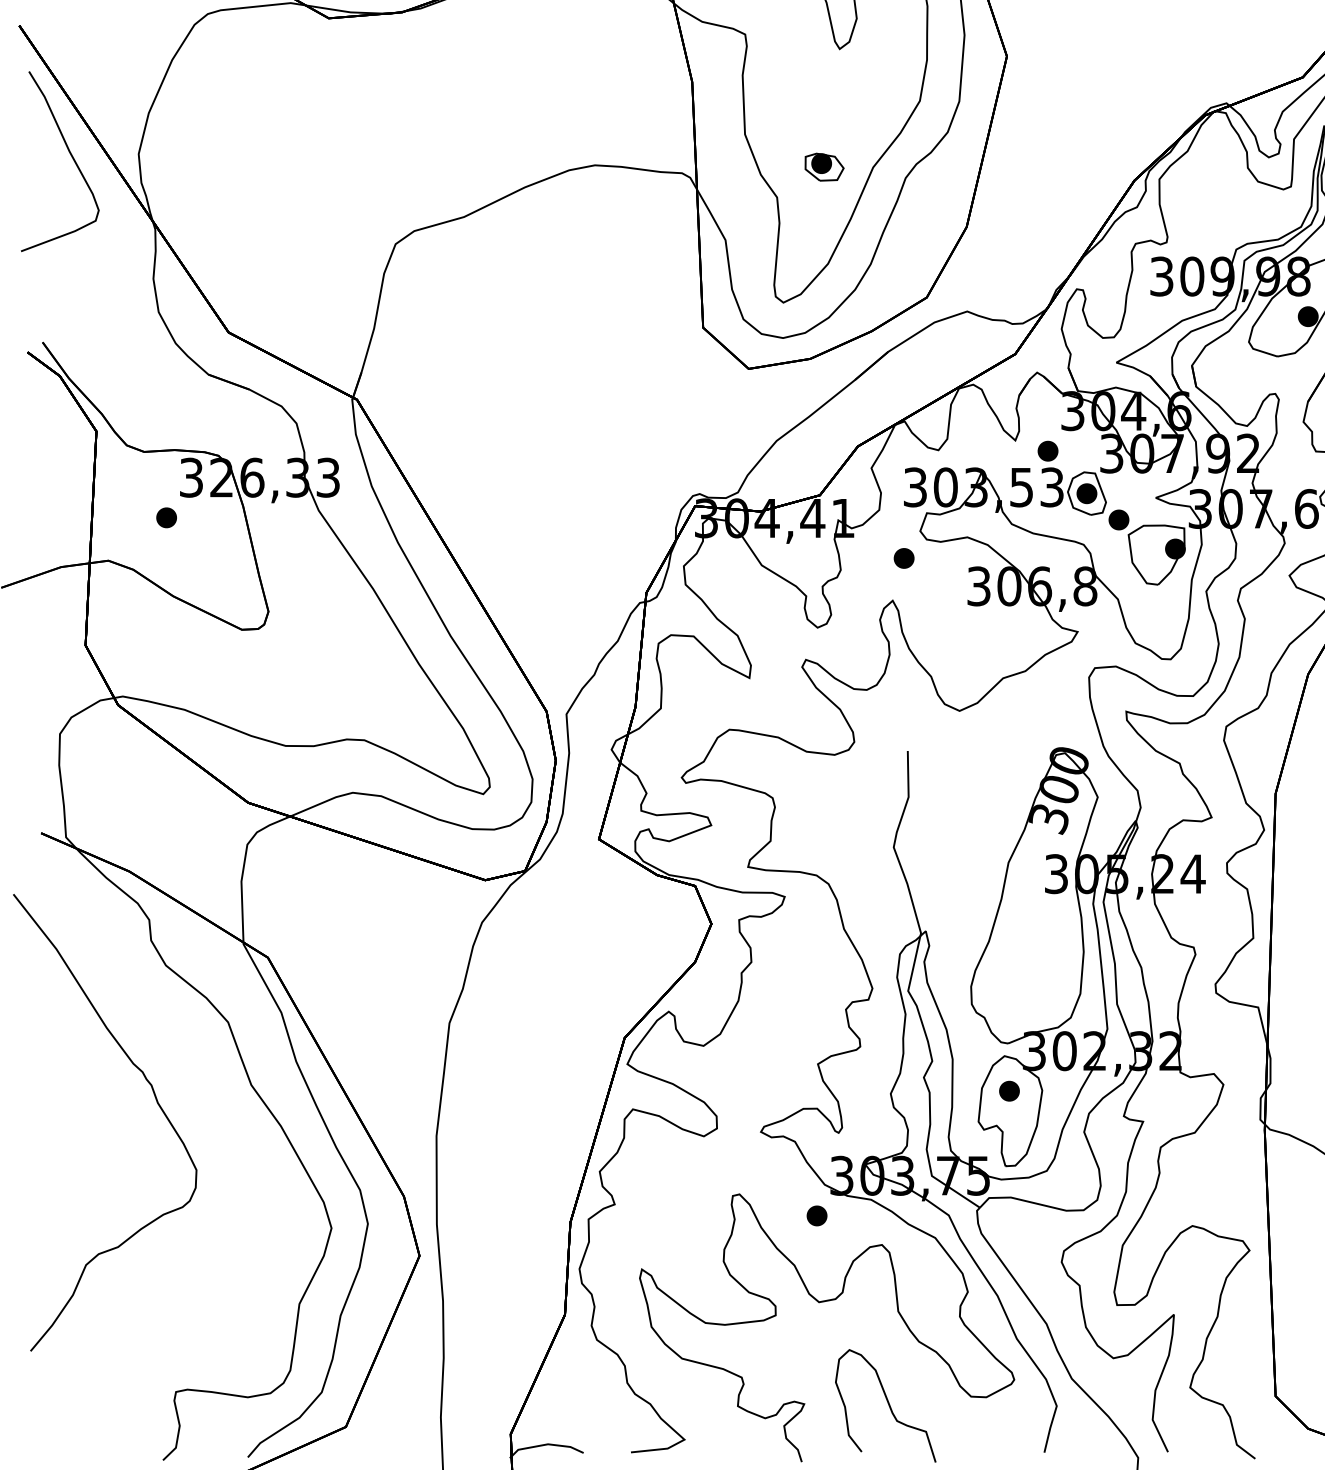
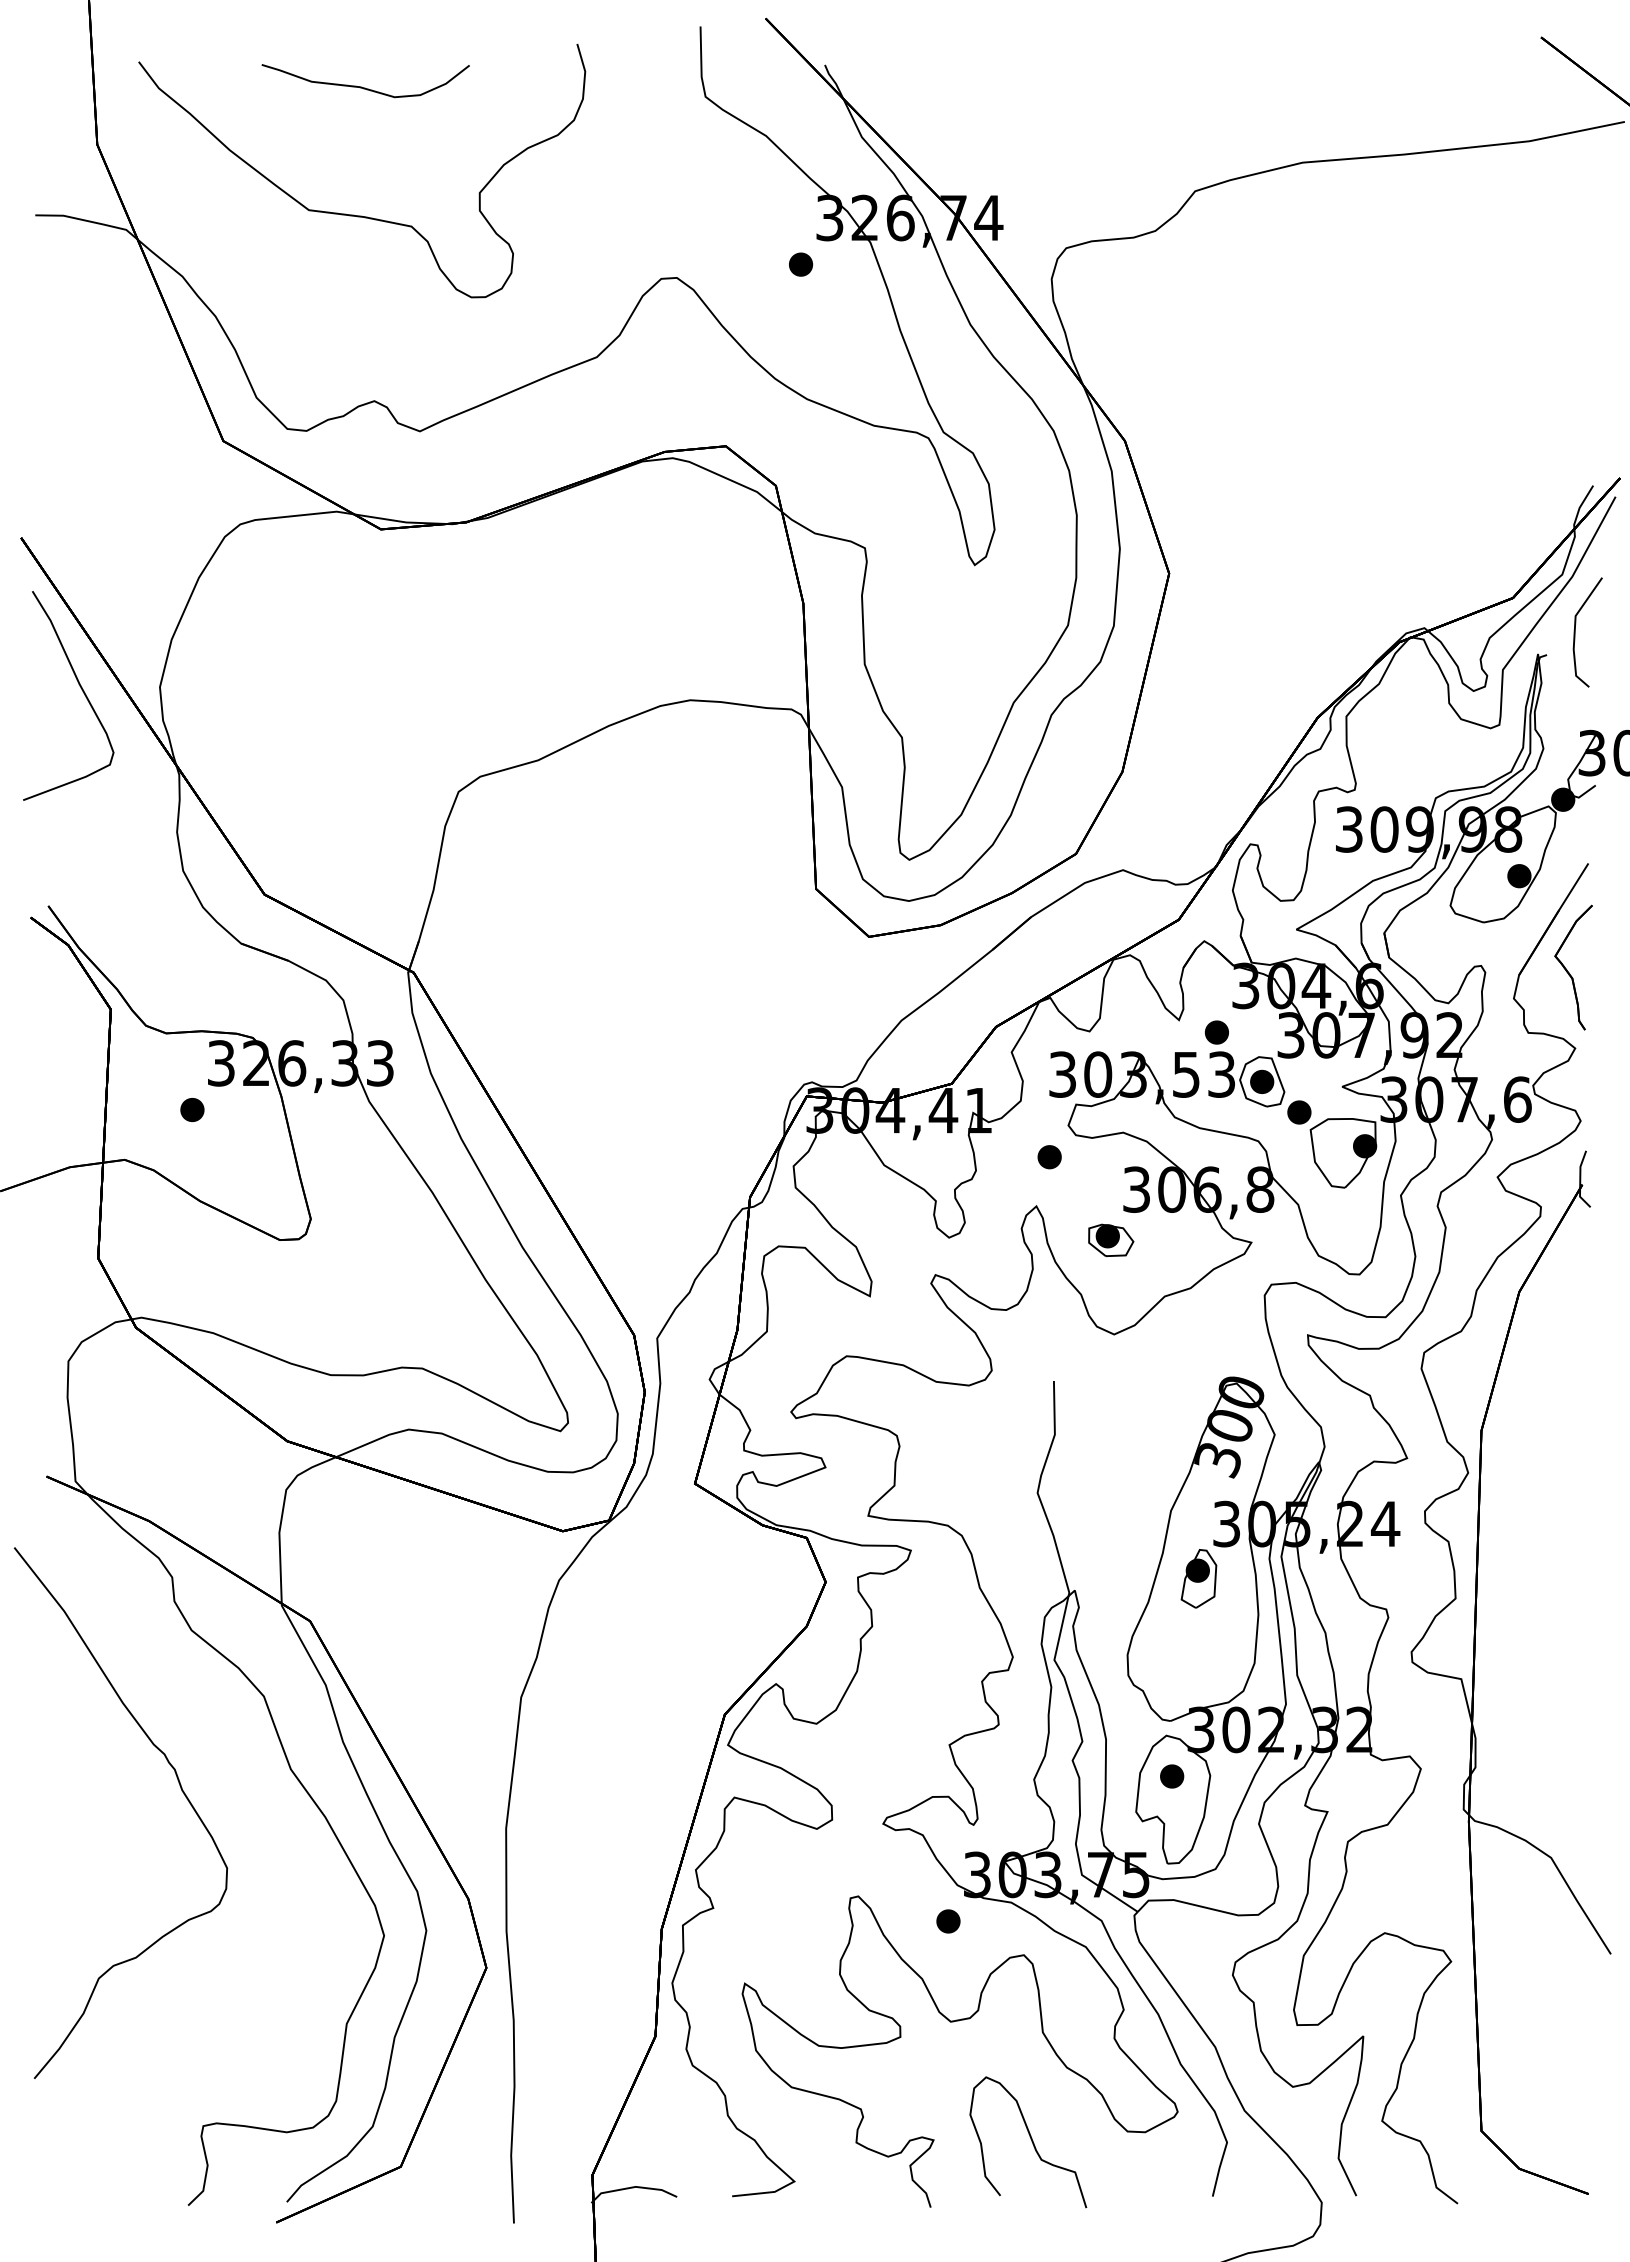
part: (824, 166) -> (1111, 1239), moved
part: (1032, 920) -> (1198, 1578), added

